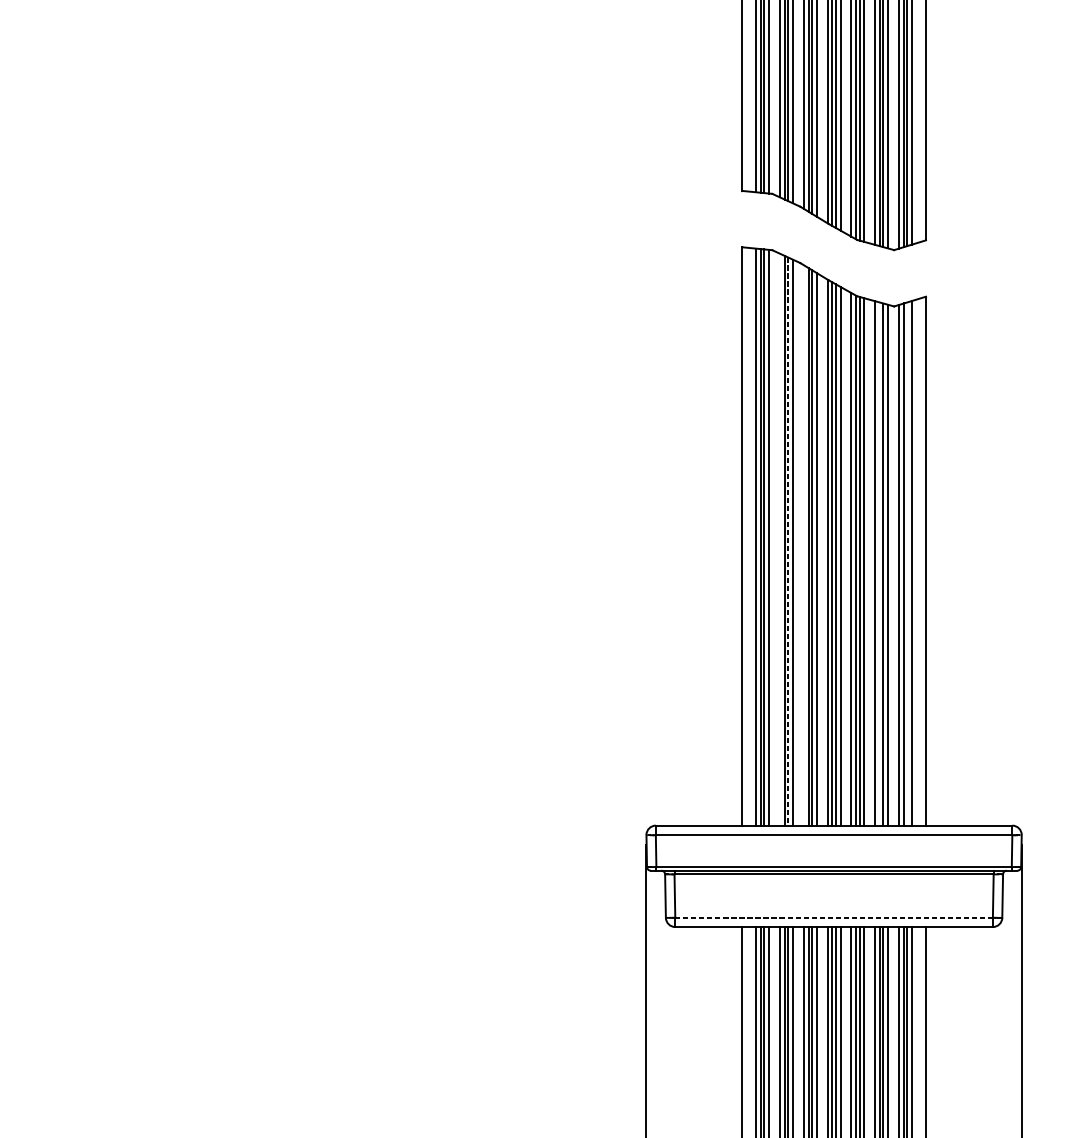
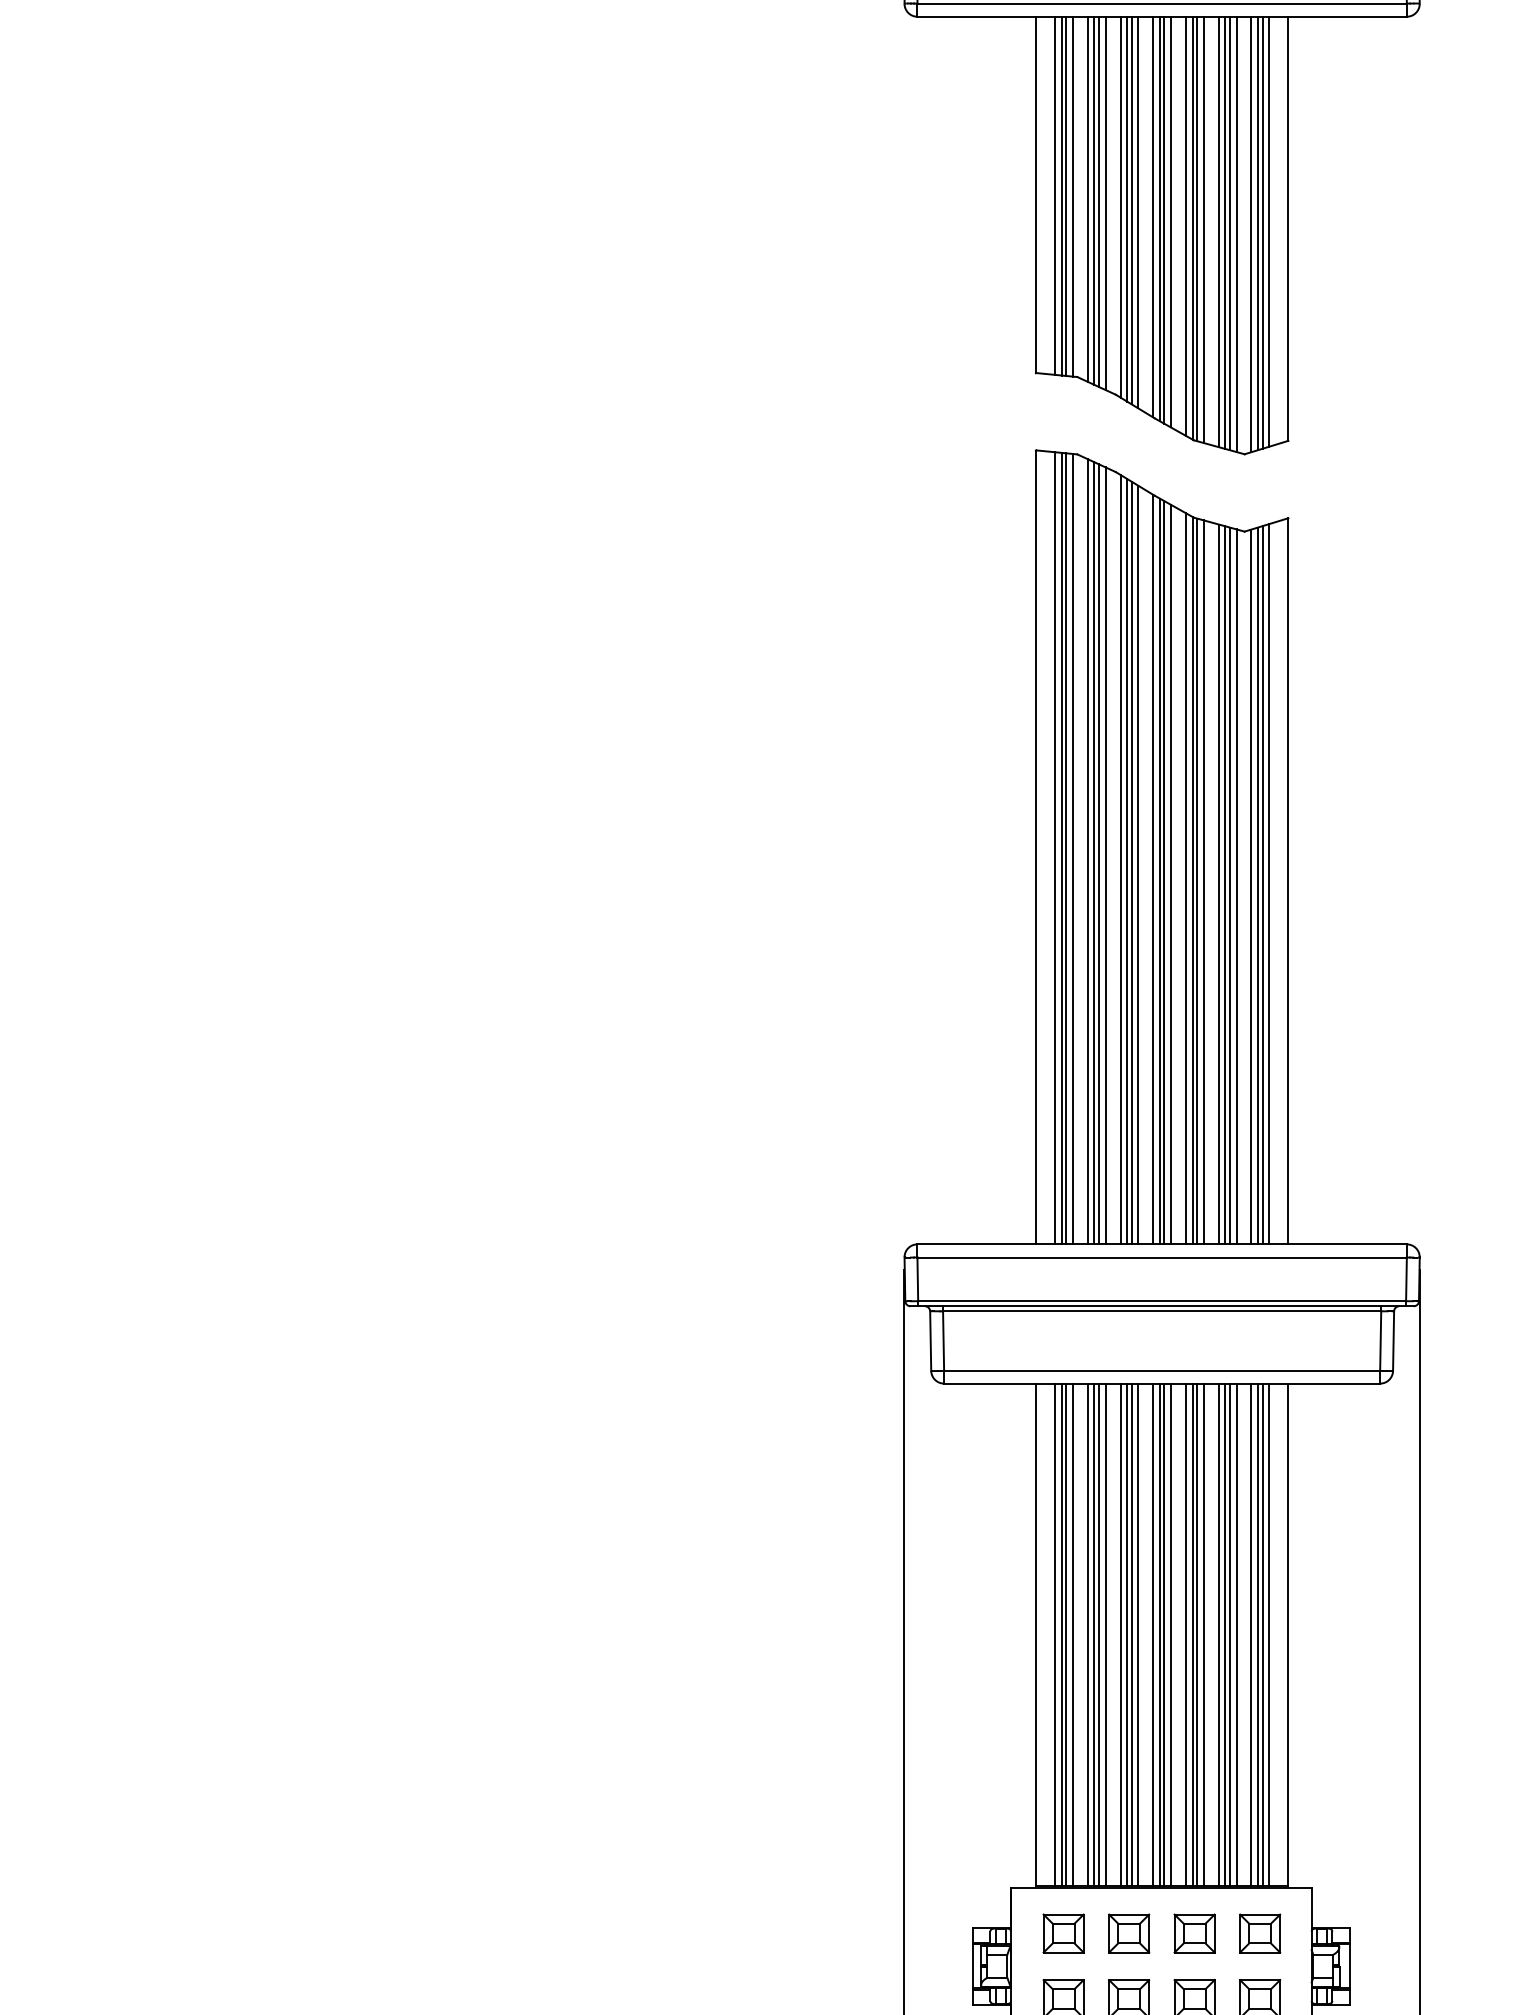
line: (779, 539) -> (1087, 851), added
line: (787, 541) -> (1098, 854), dashed -> solid
line: (803, 545) -> (1120, 859), added
line: (880, 564) -> (1225, 885), added
line: (907, 564) -> (1262, 885), added
line: (833, 917) -> (1161, 1370), dashed -> solid

